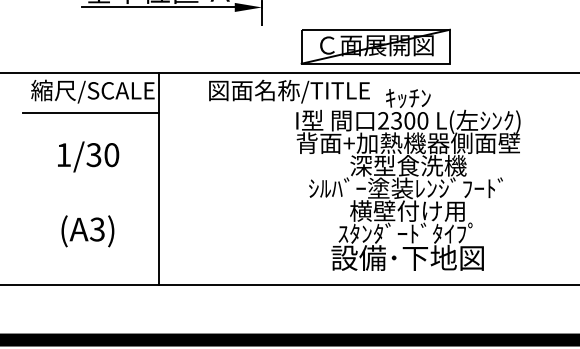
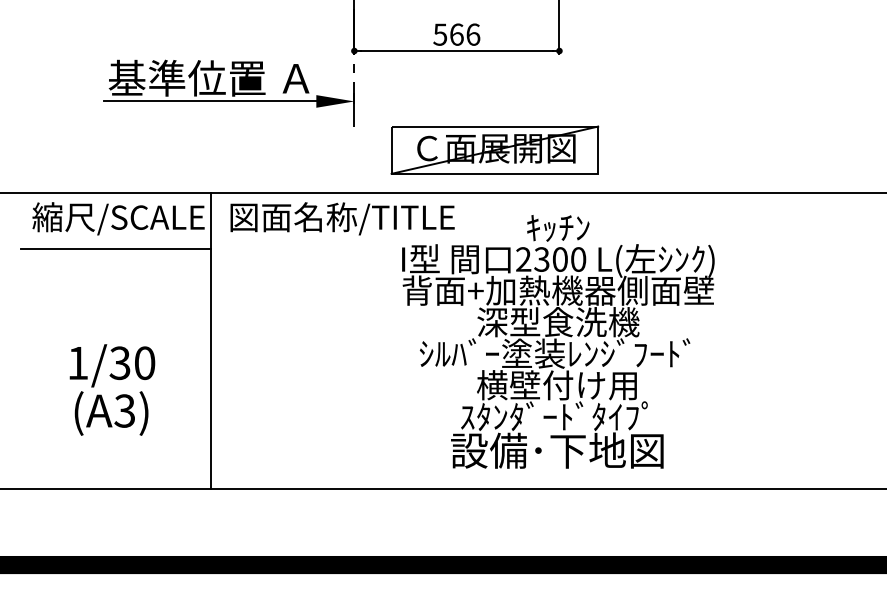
part: (375, 46) -> (494, 149), moved
text: (289, 91) -> (342, 218), moved
text: (88, 156) -> (112, 365), moved

